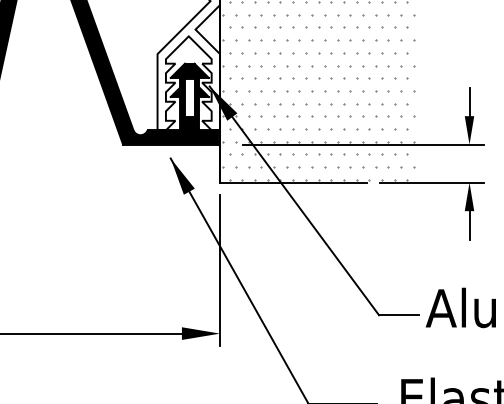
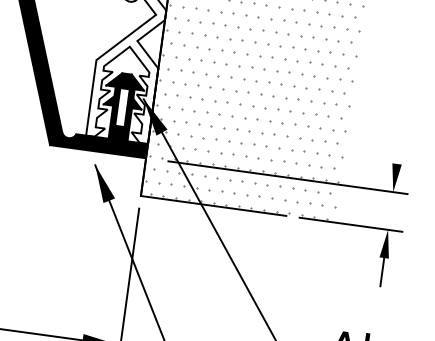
line: (469, 101) -> (399, 149), removed

